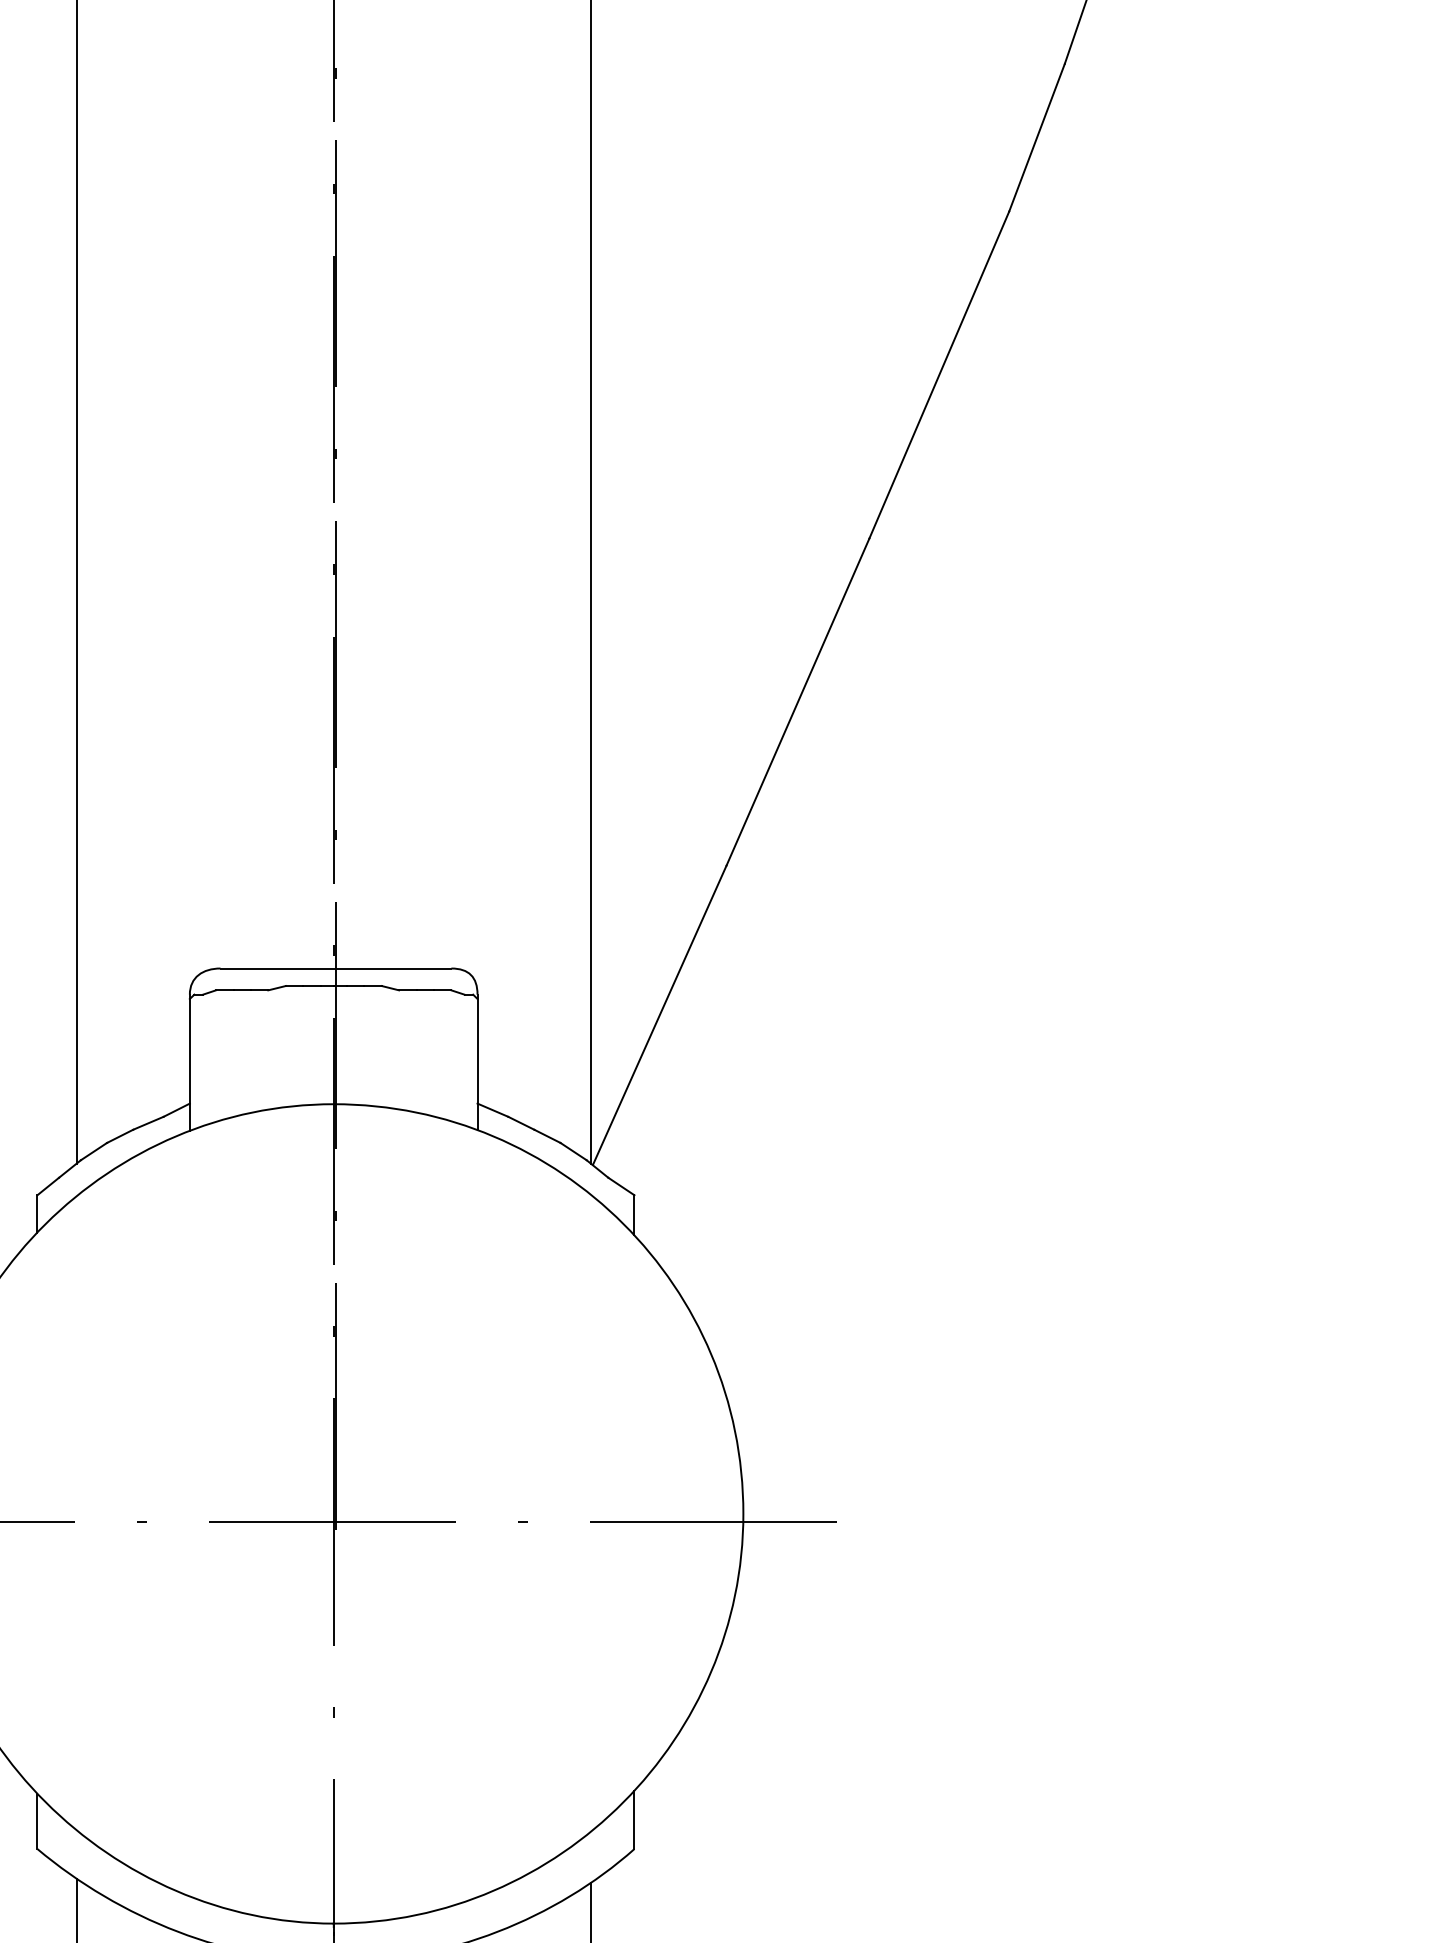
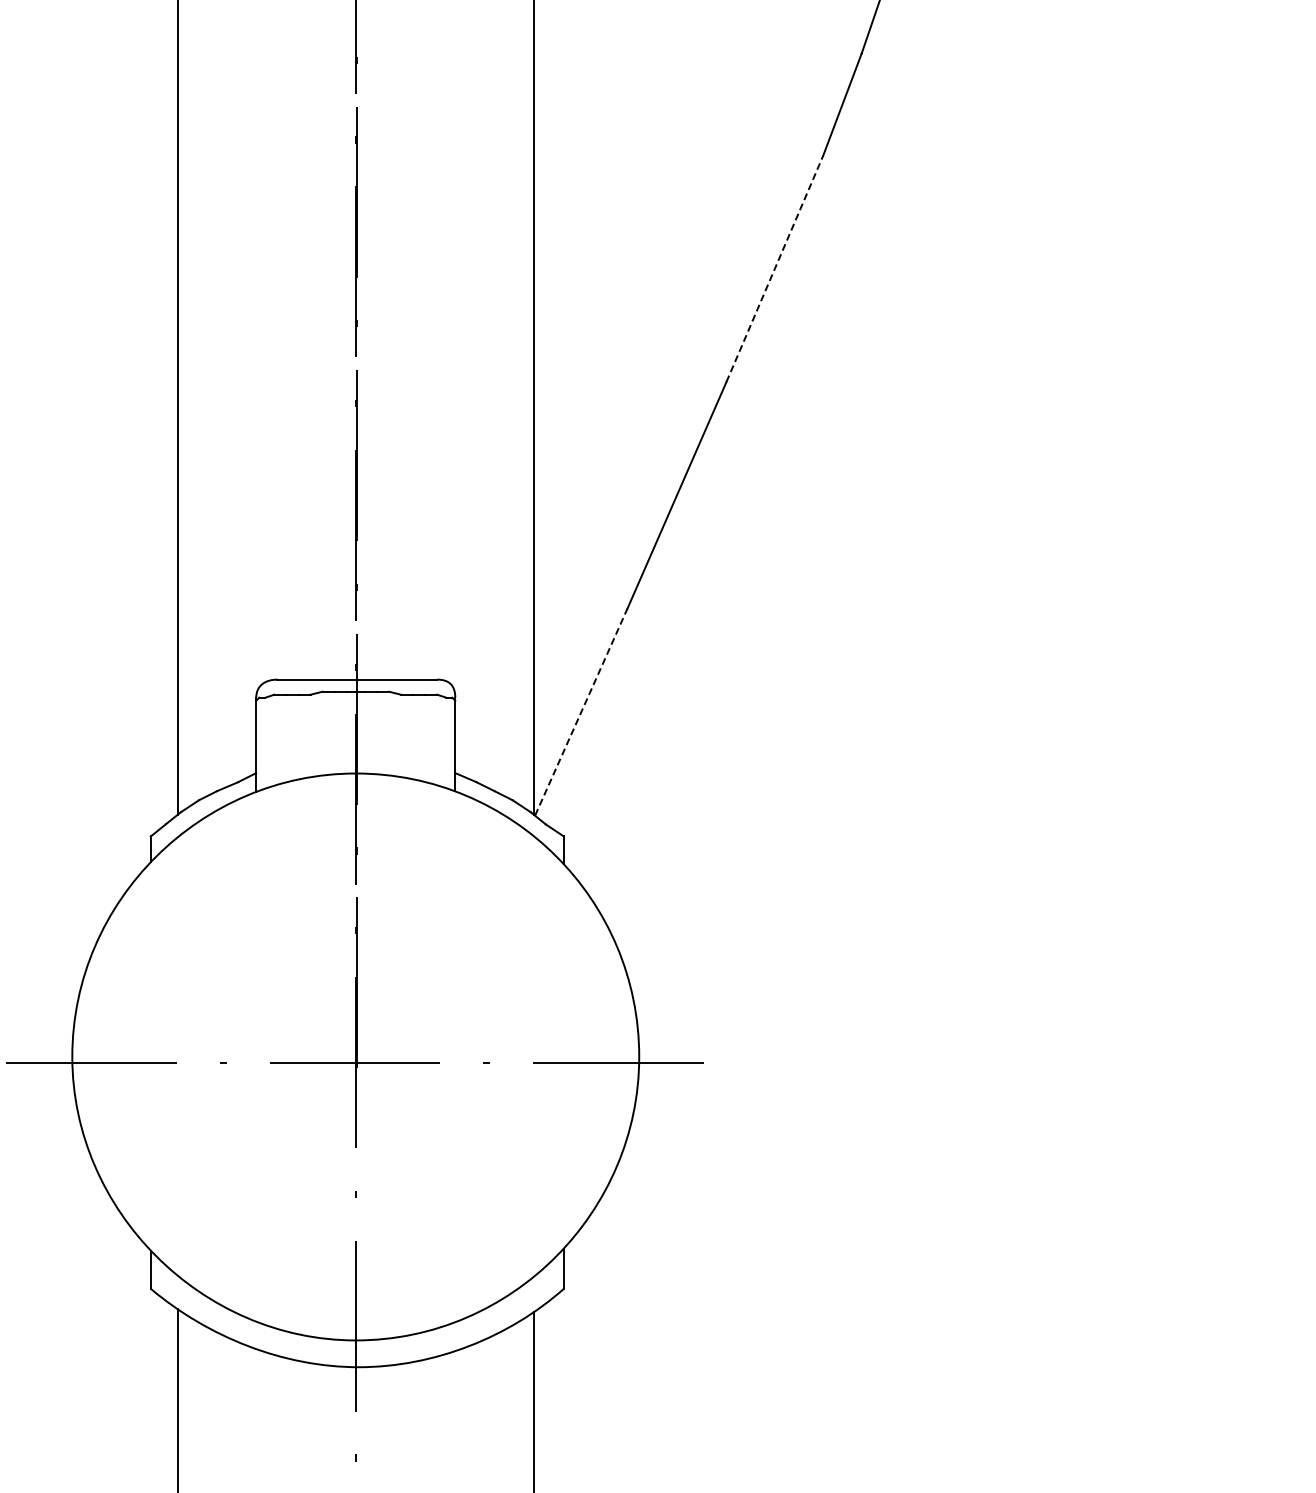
line: (940, 374) -> (775, 268), solid -> dashed
line: (659, 1014) -> (581, 711), solid -> dashed

